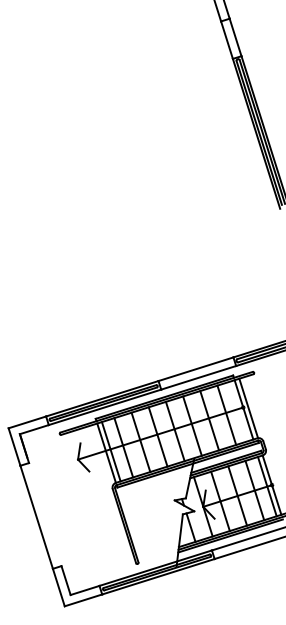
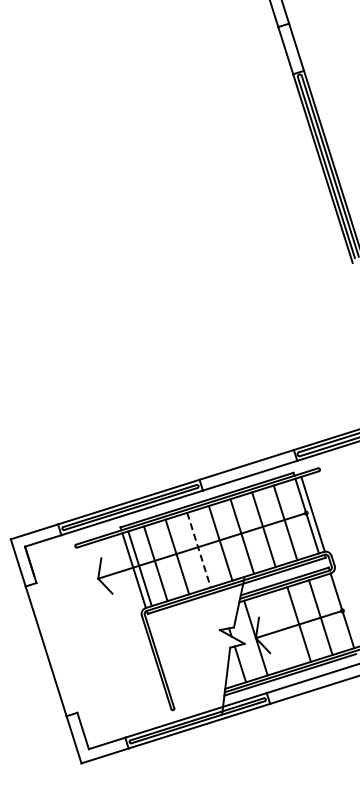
line: (158, 437) -> (199, 550), solid -> dashed
line: (267, 486) -> (336, 612), removed
line: (220, 500) -> (277, 630), removed

